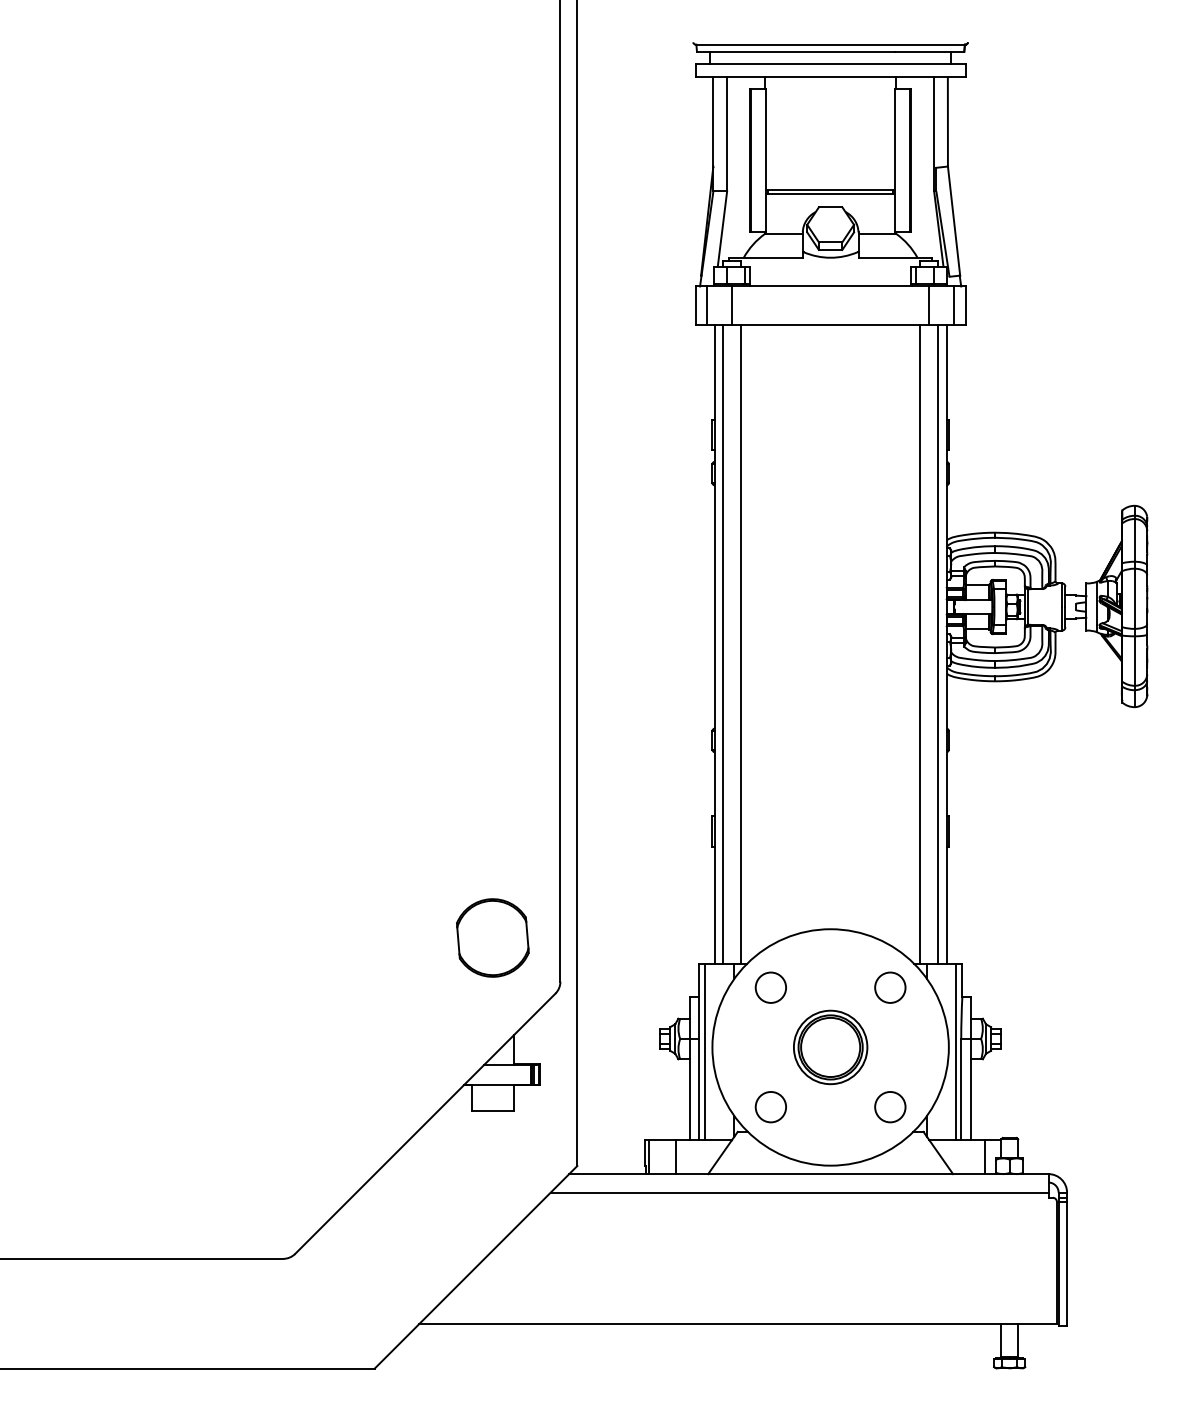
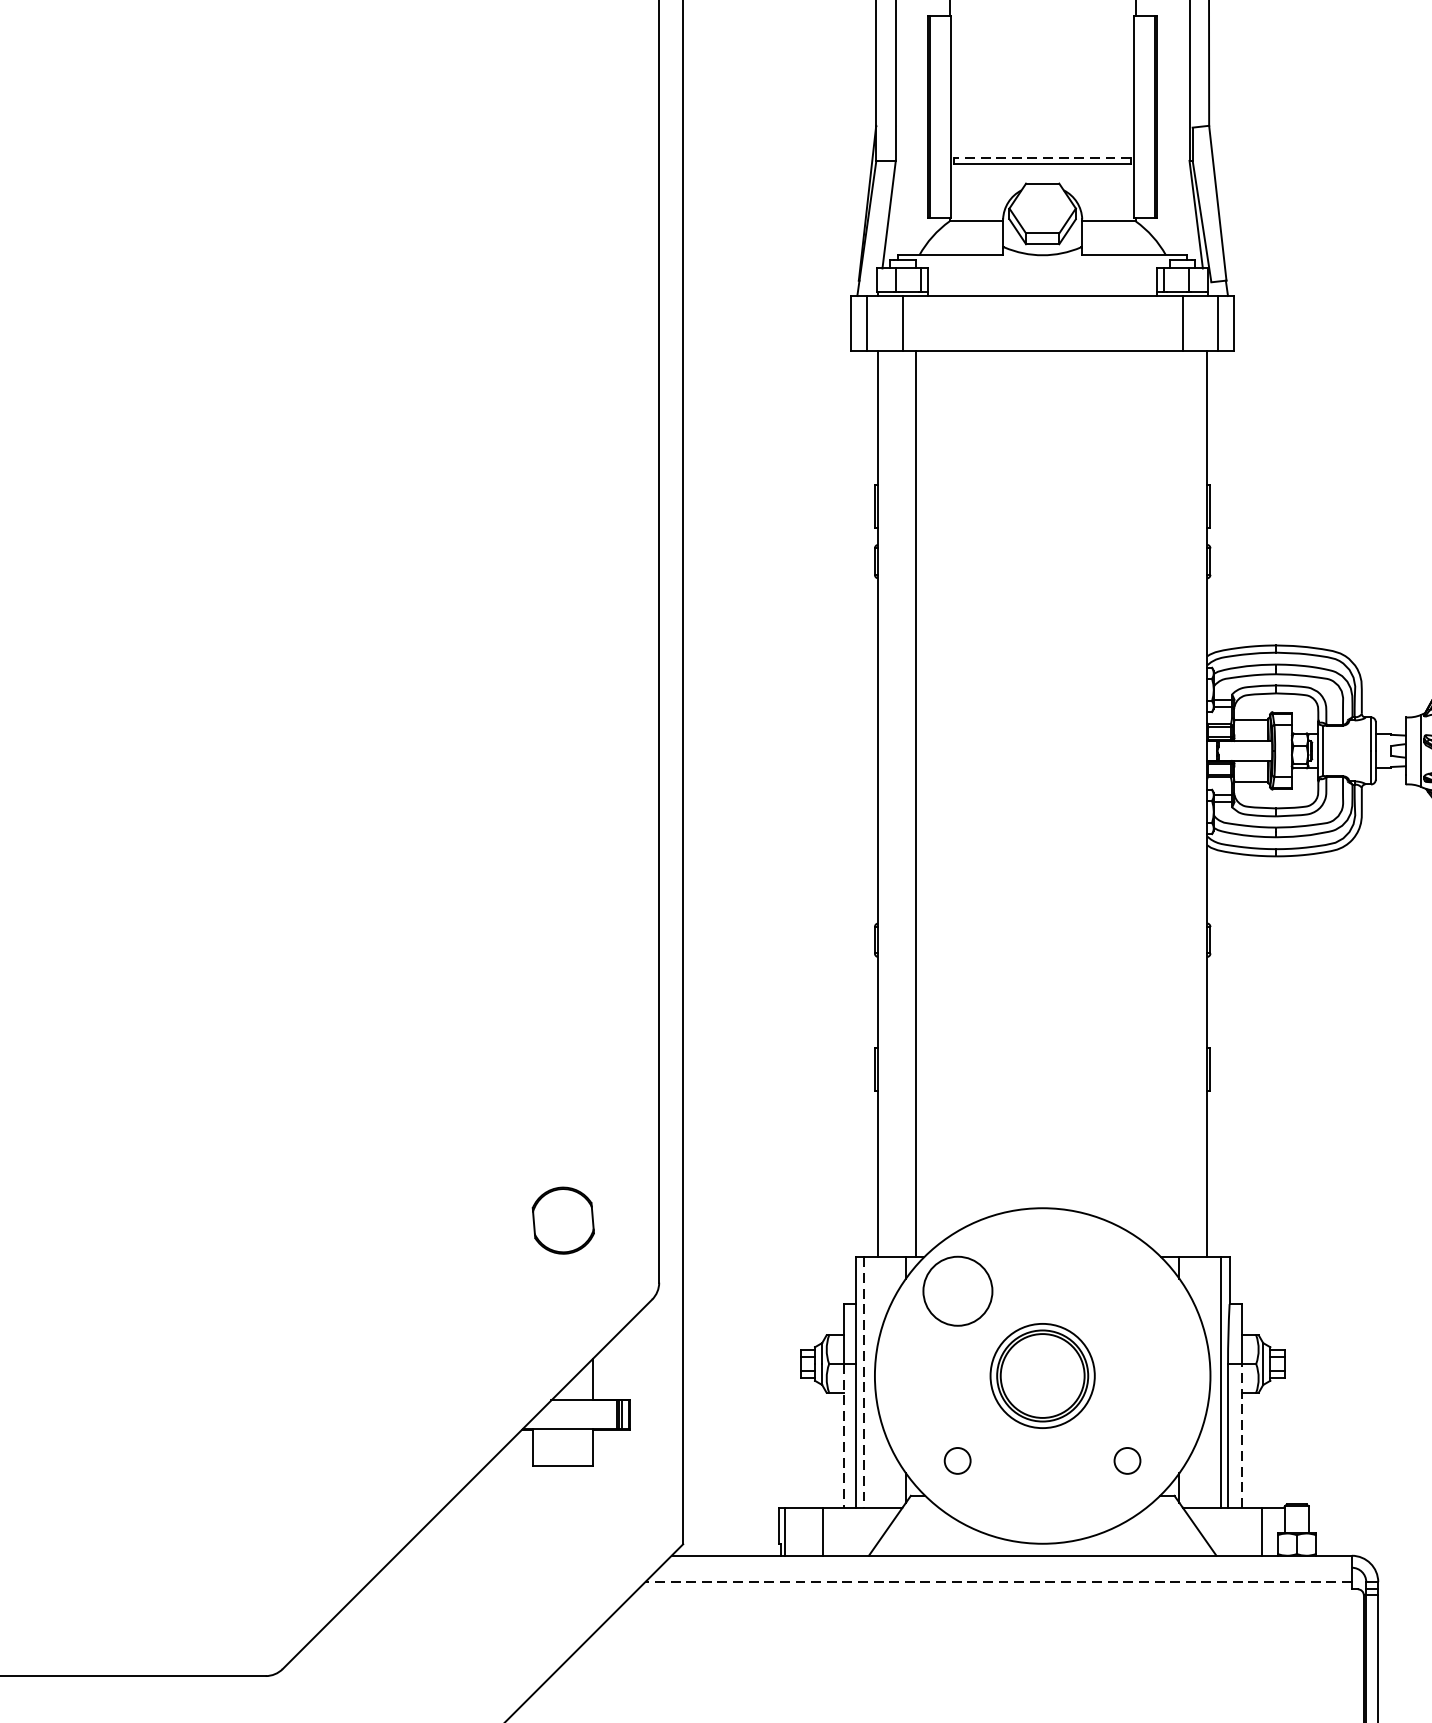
line: (830, 189) -> (1042, 158), solid -> dashed
line: (723, 644) -> (890, 804), removed
line: (920, 644) -> (1170, 804), removed
line: (938, 644) -> (1195, 804), removed
part: (492, 937) -> (562, 1219), size x0.6
circle: (770, 987) -> (957, 1290), size x1.6
circle: (890, 987) -> (1127, 1290), removed
line: (704, 1052) -> (863, 1383), solid -> dashed
line: (690, 1089) -> (843, 1435), solid -> dashed
line: (970, 1089) -> (1241, 1435), solid -> dashed
circle: (770, 1107) -> (957, 1461), size x0.6
circle: (890, 1107) -> (1127, 1461), size x0.6
line: (799, 1192) -> (998, 1581), solid -> dashed

